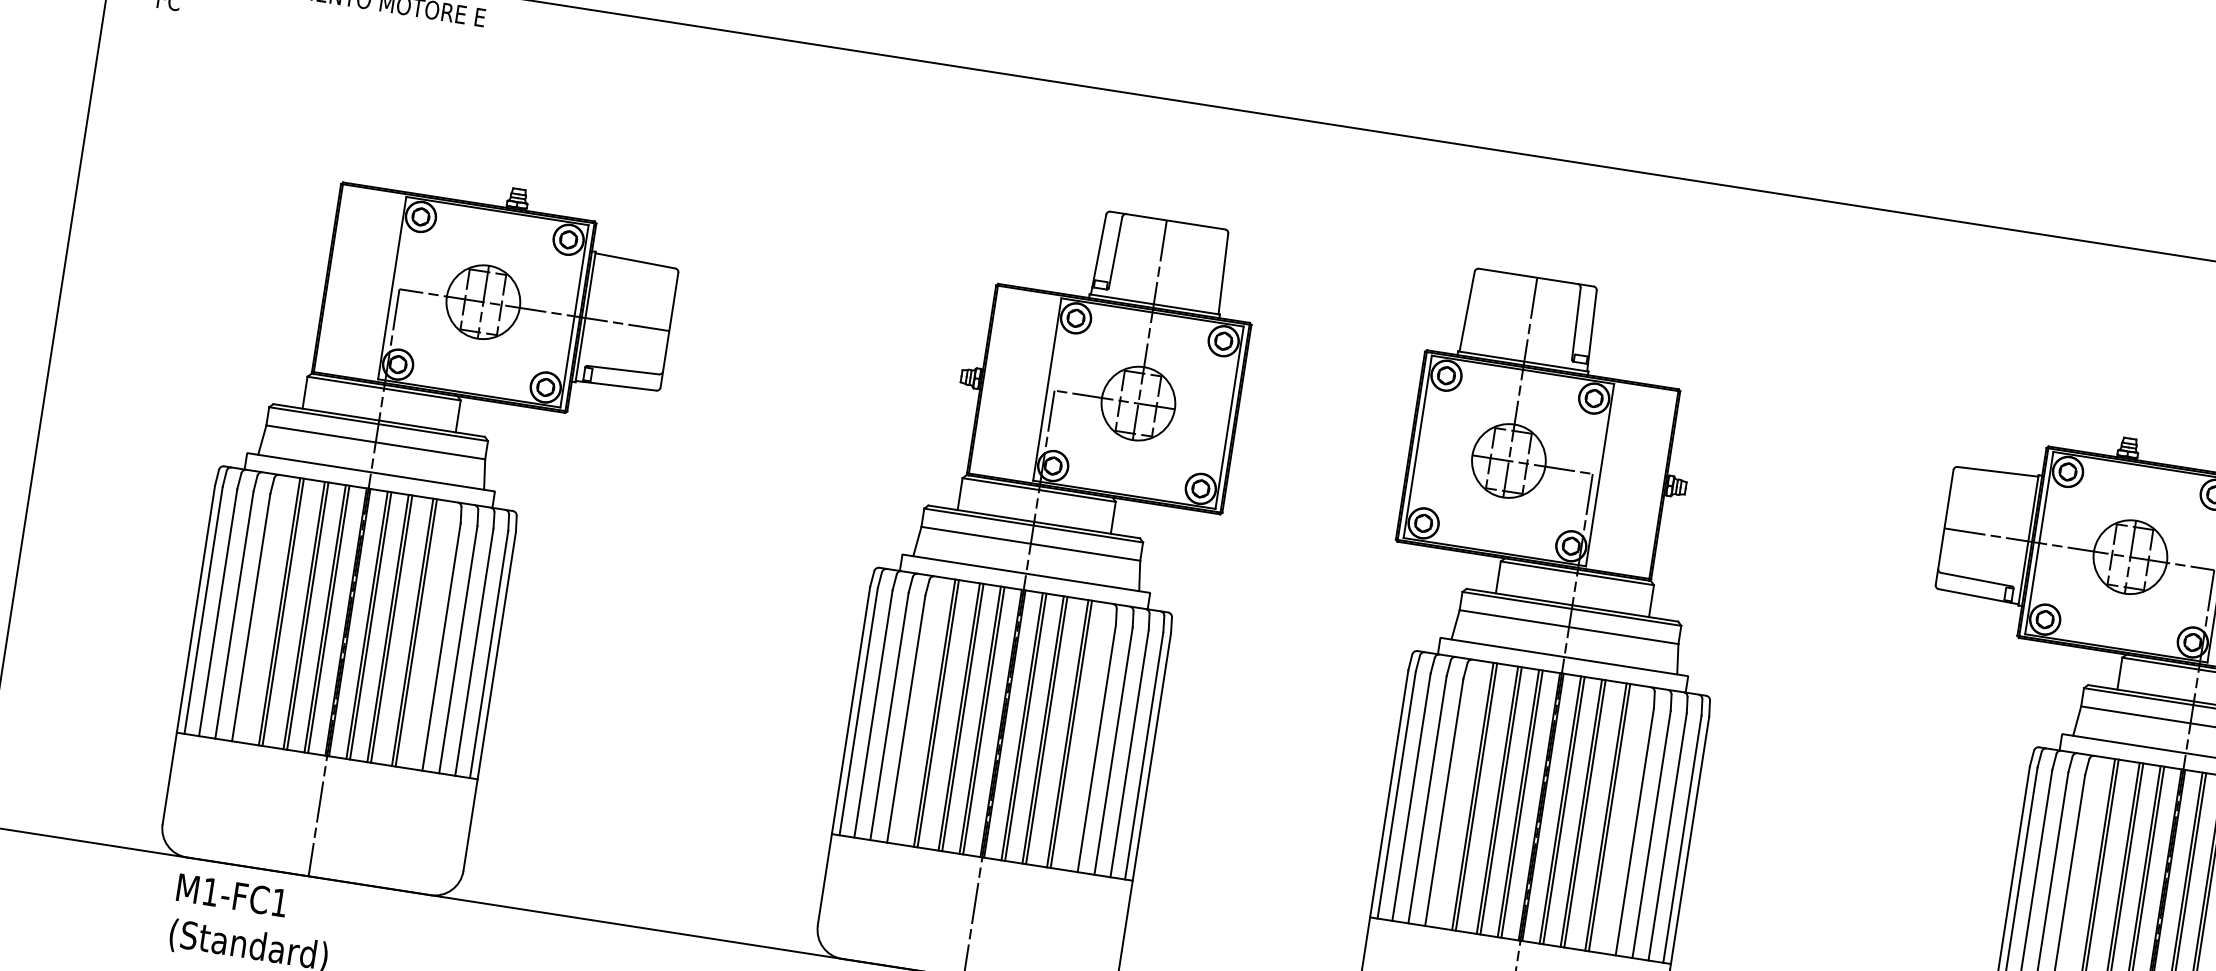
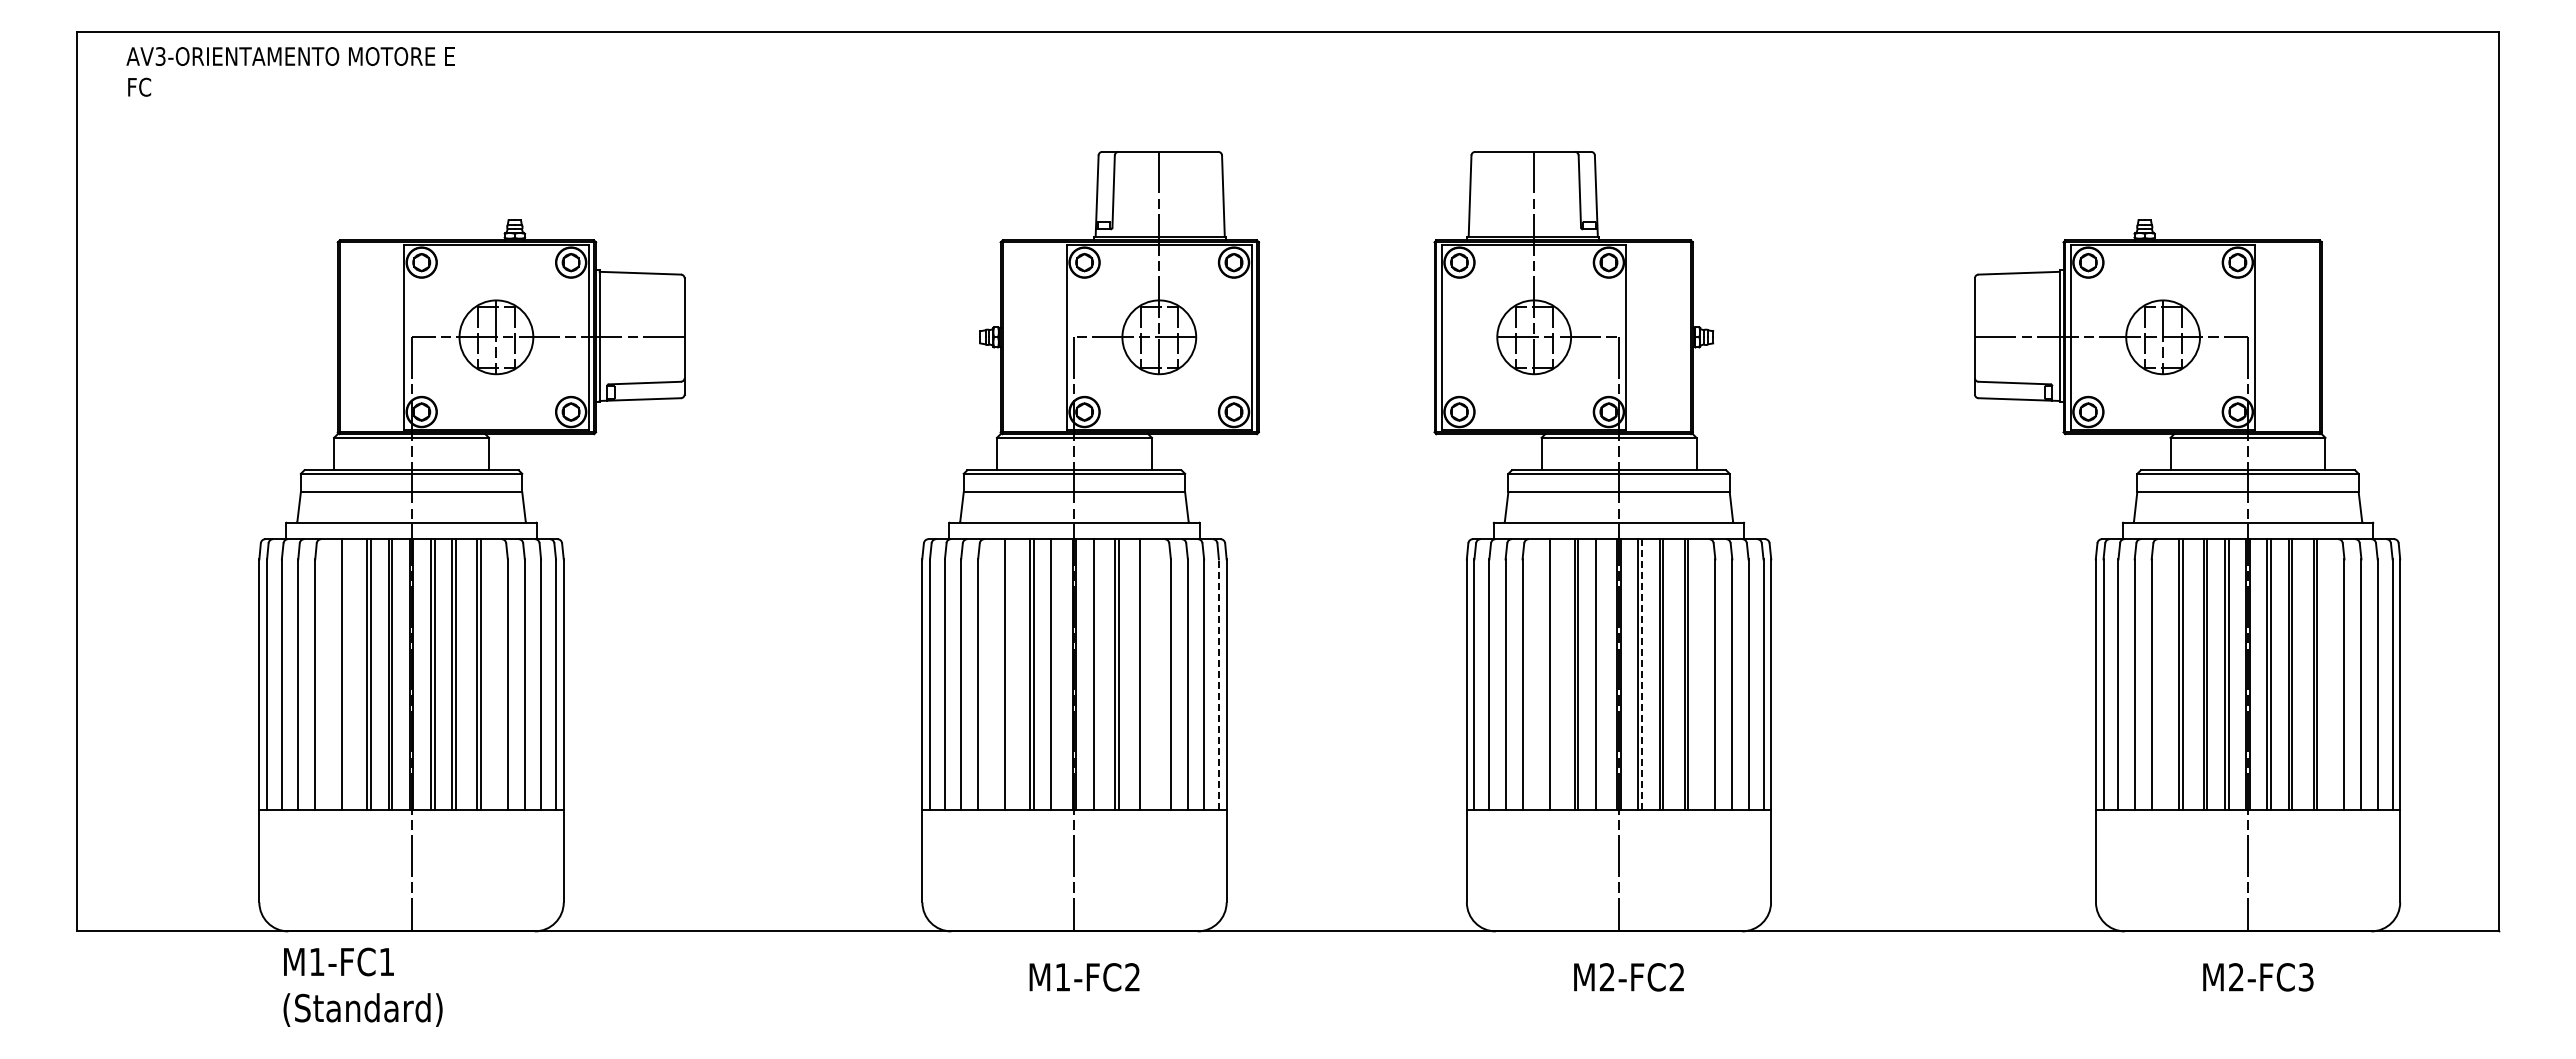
line: (283, 612) -> (346, 674), removed
line: (937, 713) -> (1008, 674), removed
line: (984, 720) -> (1055, 674), removed
line: (1025, 727) -> (1097, 674), removed
line: (1071, 734) -> (1143, 674), removed
line: (1143, 755) -> (1218, 684), solid -> dashed
line: (1476, 797) -> (1553, 674), removed
line: (1521, 804) -> (1599, 674), removed
line: (1564, 809) -> (1642, 673), solid -> dashed

